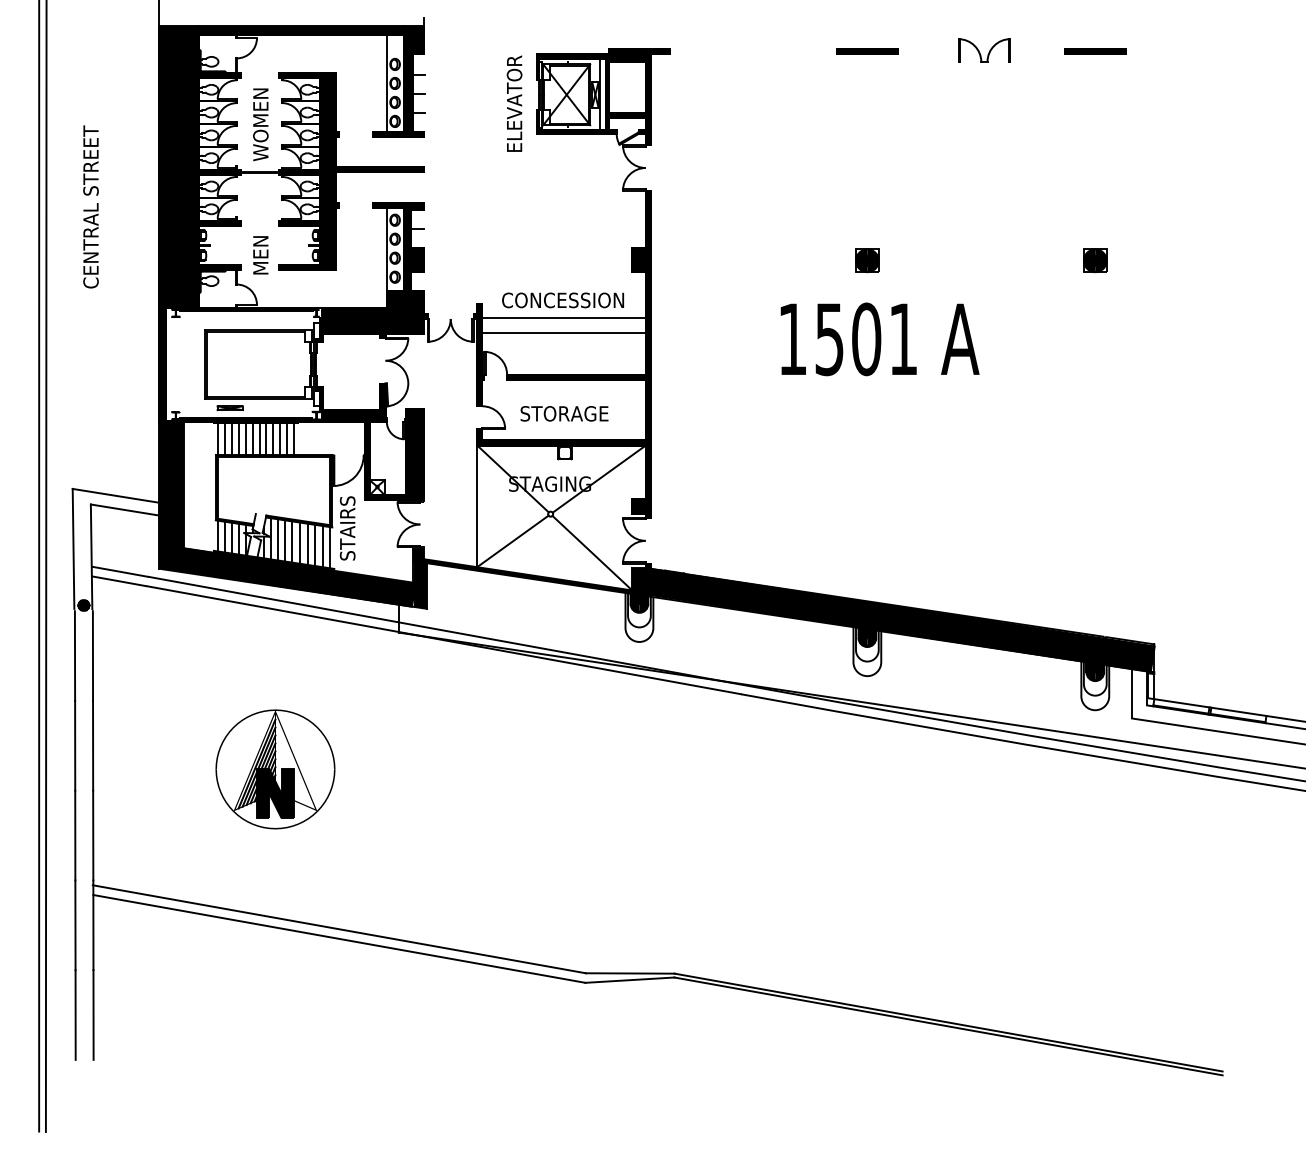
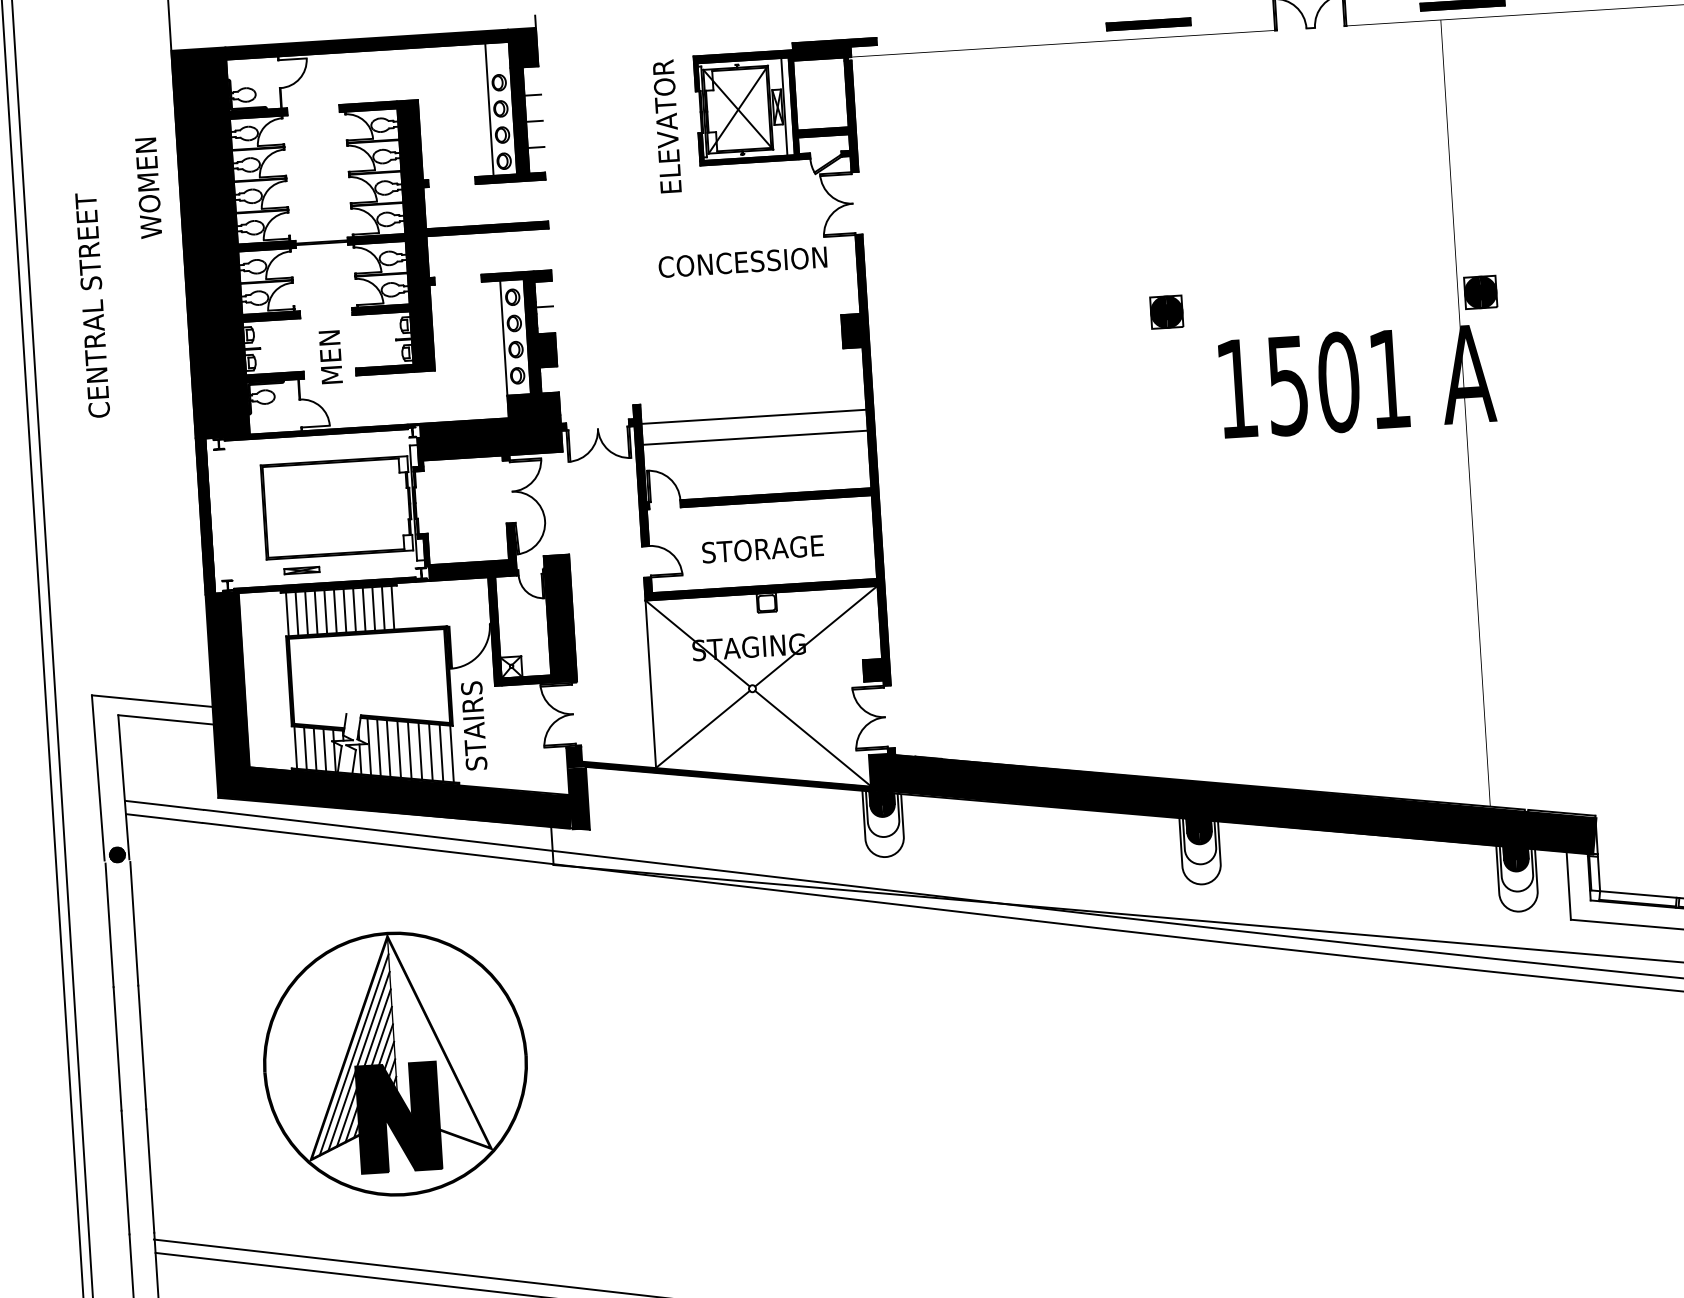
text: (260, 124) -> (148, 187), moved
text: (562, 300) -> (742, 262), moved
text: (879, 339) -> (1356, 381), moved
part: (275, 769) -> (395, 1064), size x1.6

